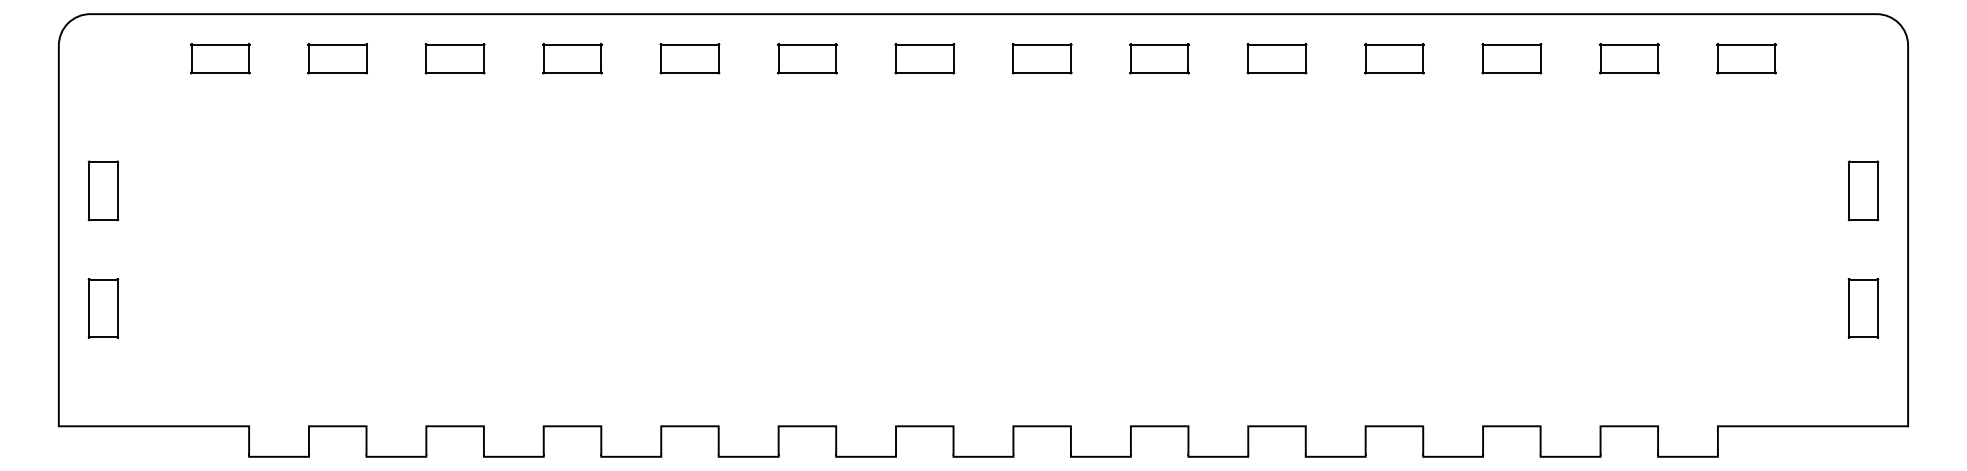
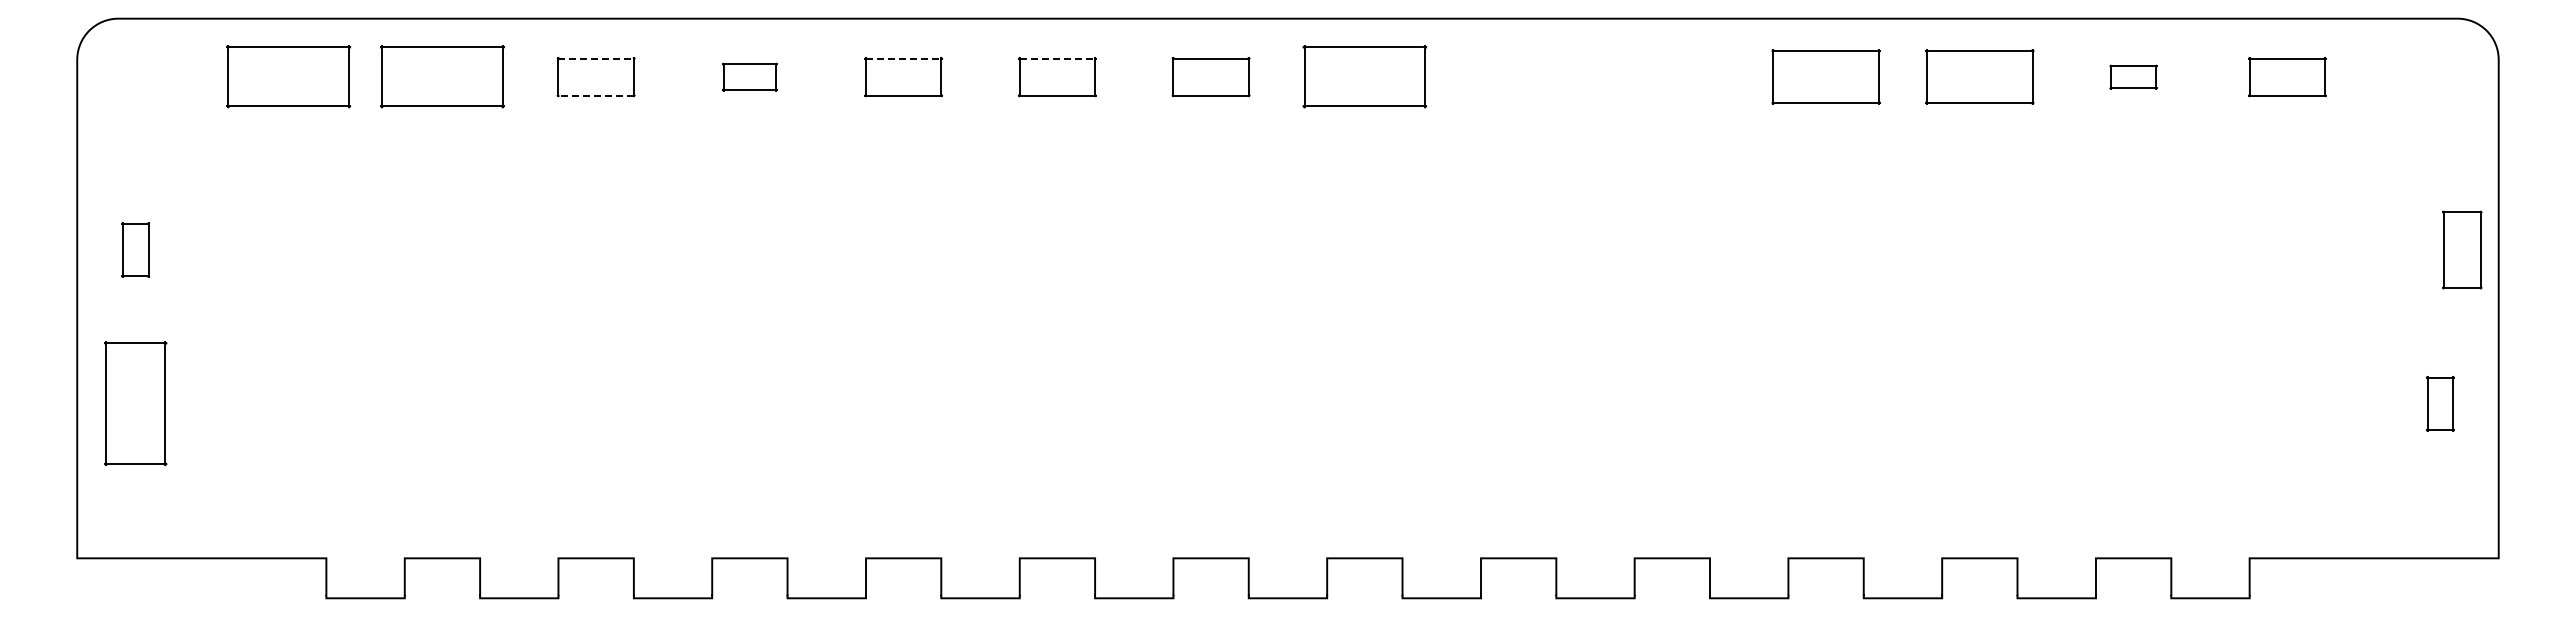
line: (455, 44) -> (596, 58), solid -> dashed
line: (689, 44) -> (903, 58), solid -> dashed
line: (807, 44) -> (1057, 58), solid -> dashed
part: (220, 59) -> (288, 77), size x1.6
part: (337, 59) -> (442, 77), size x1.6
part: (572, 59) -> (749, 77), size x0.7
part: (1041, 59) -> (1364, 77), size x1.6
part: (1159, 59) -> (1518, 77), removed
part: (1277, 59) -> (1672, 77), removed
part: (1393, 59) -> (1825, 77), size x1.4
part: (1511, 59) -> (1979, 77), size x1.4
part: (1629, 59) -> (2133, 77), size x0.6
line: (455, 72) -> (596, 95), solid -> dashed
part: (103, 190) -> (135, 249), size x0.7
part: (1863, 190) -> (2462, 249), moved
part: (103, 308) -> (135, 403), size x1.6
part: (1863, 308) -> (2440, 403), size x0.7

